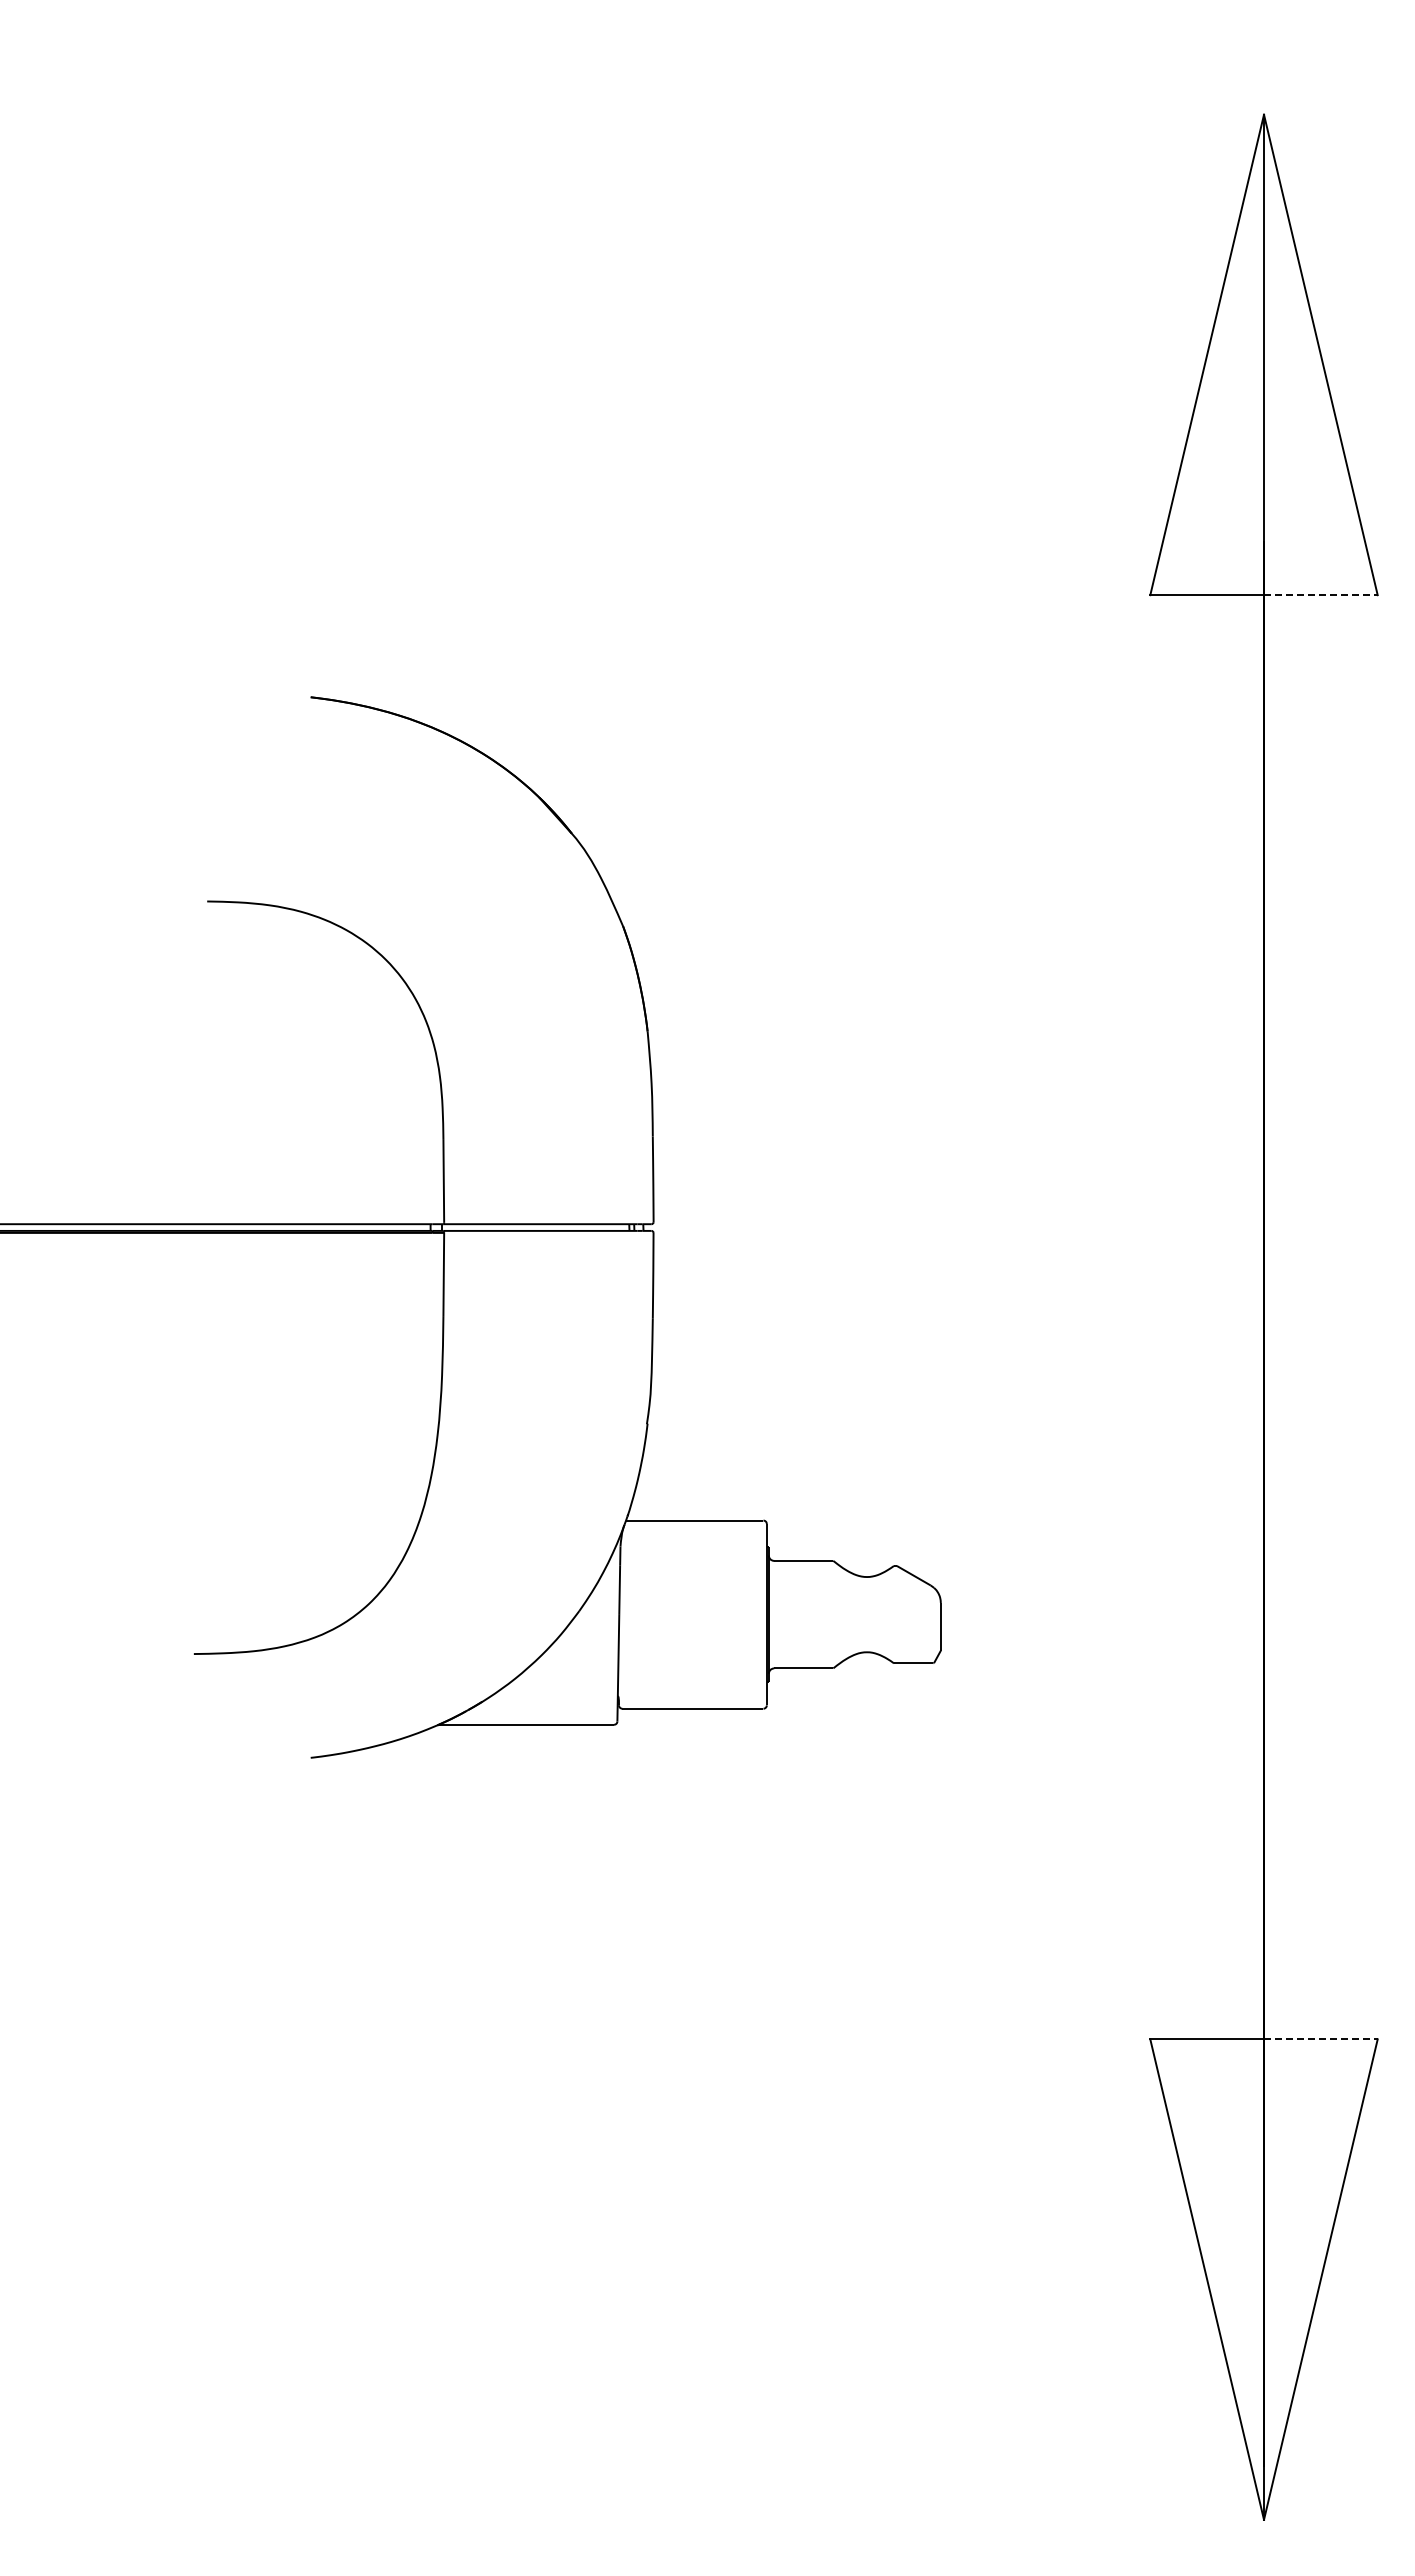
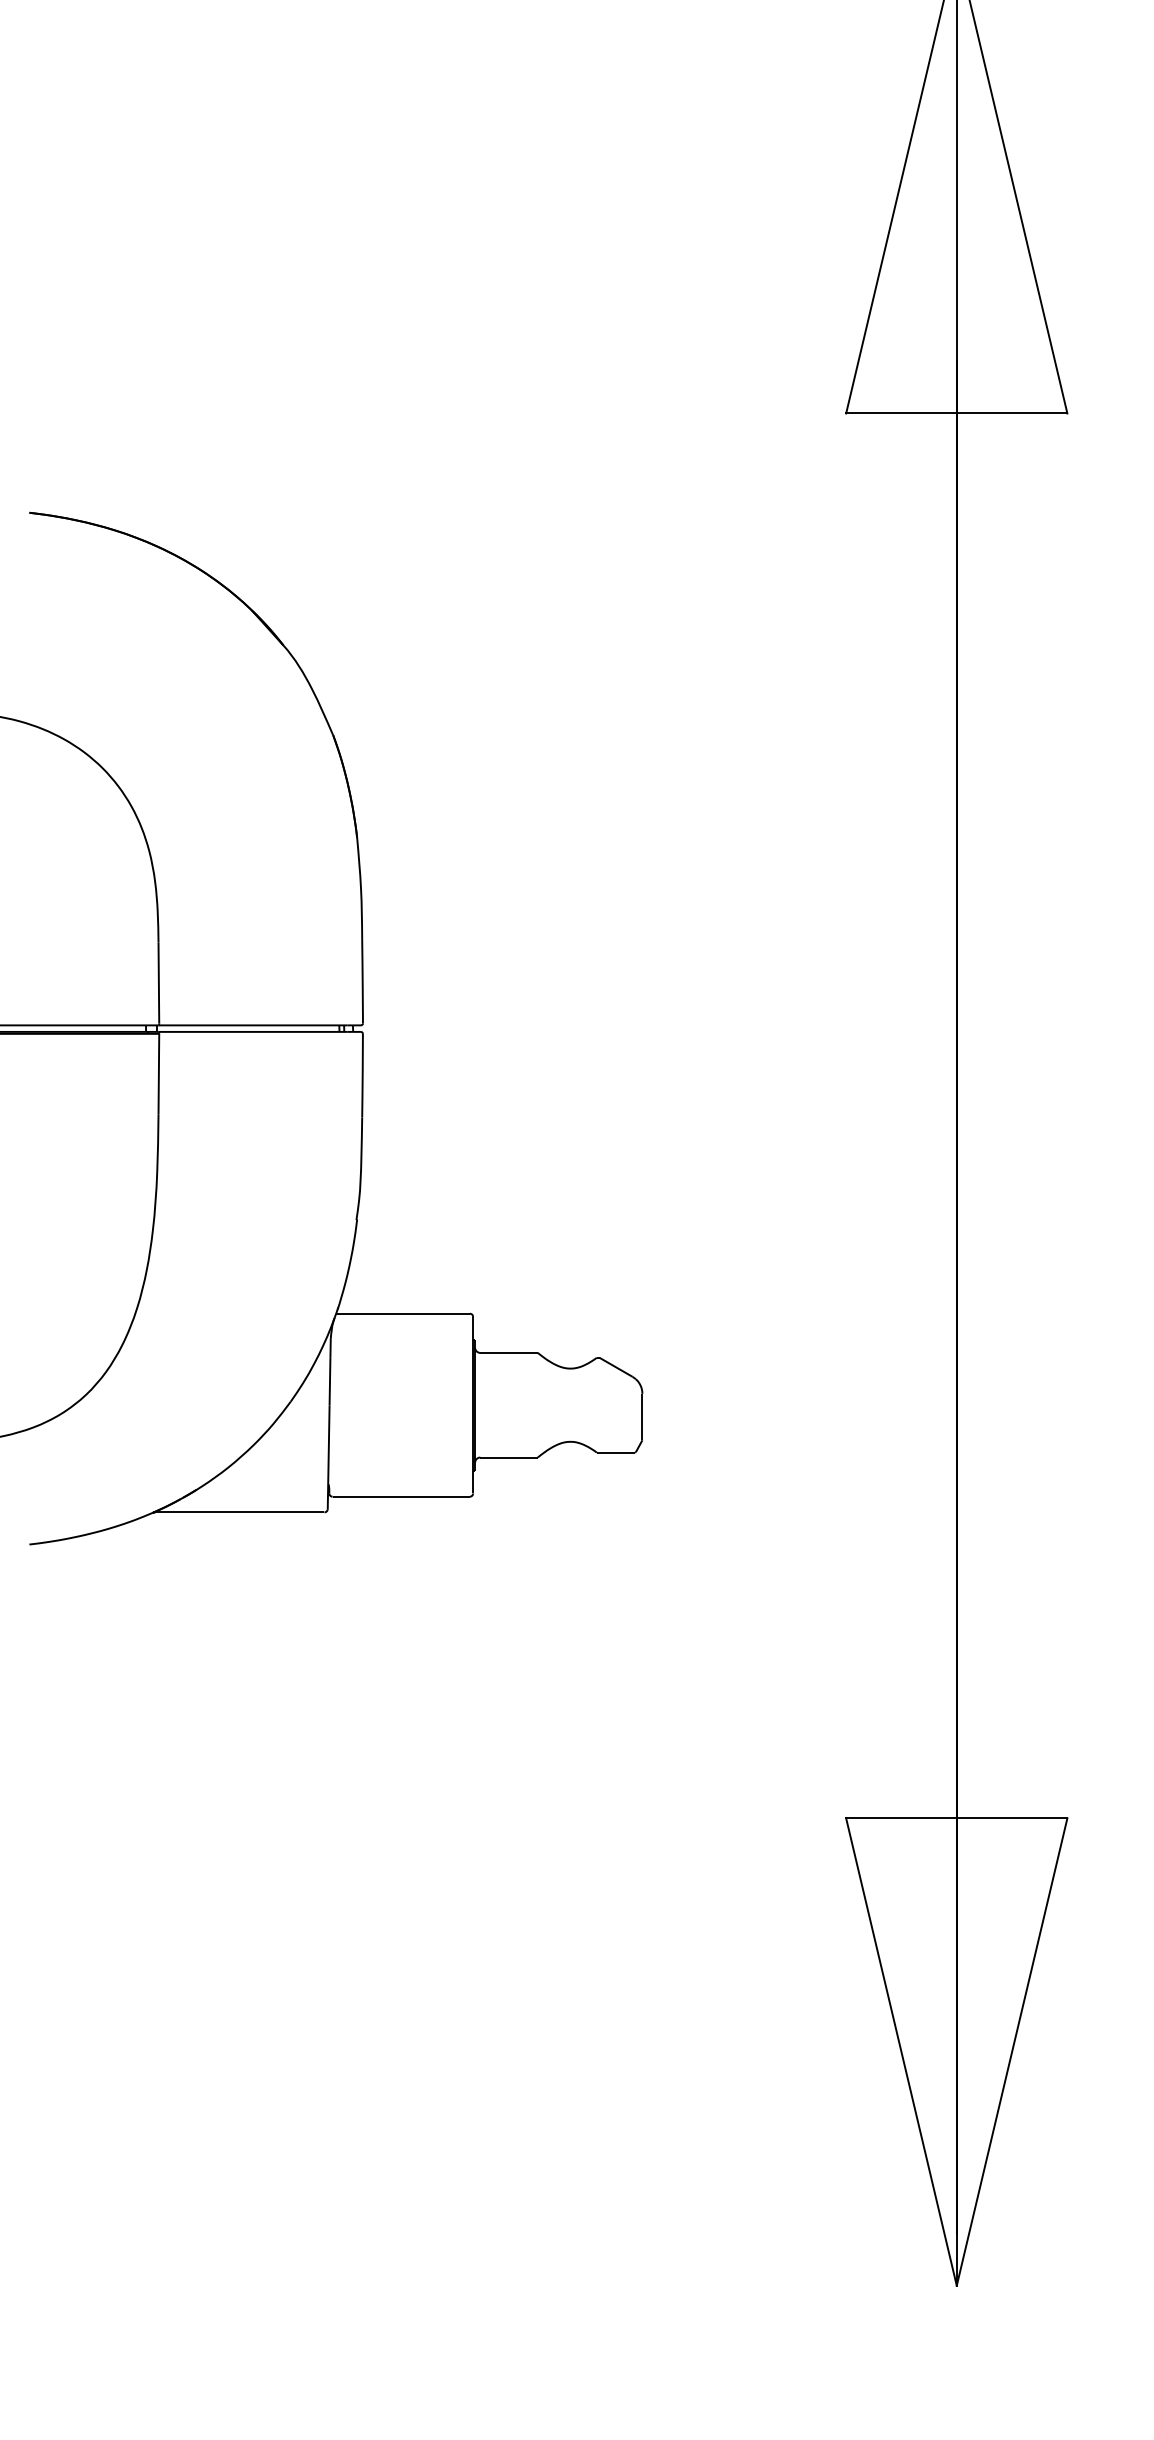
line: (1320, 595) -> (1011, 413), dashed -> solid
line: (1320, 2039) -> (1011, 1818), dashed -> solid

